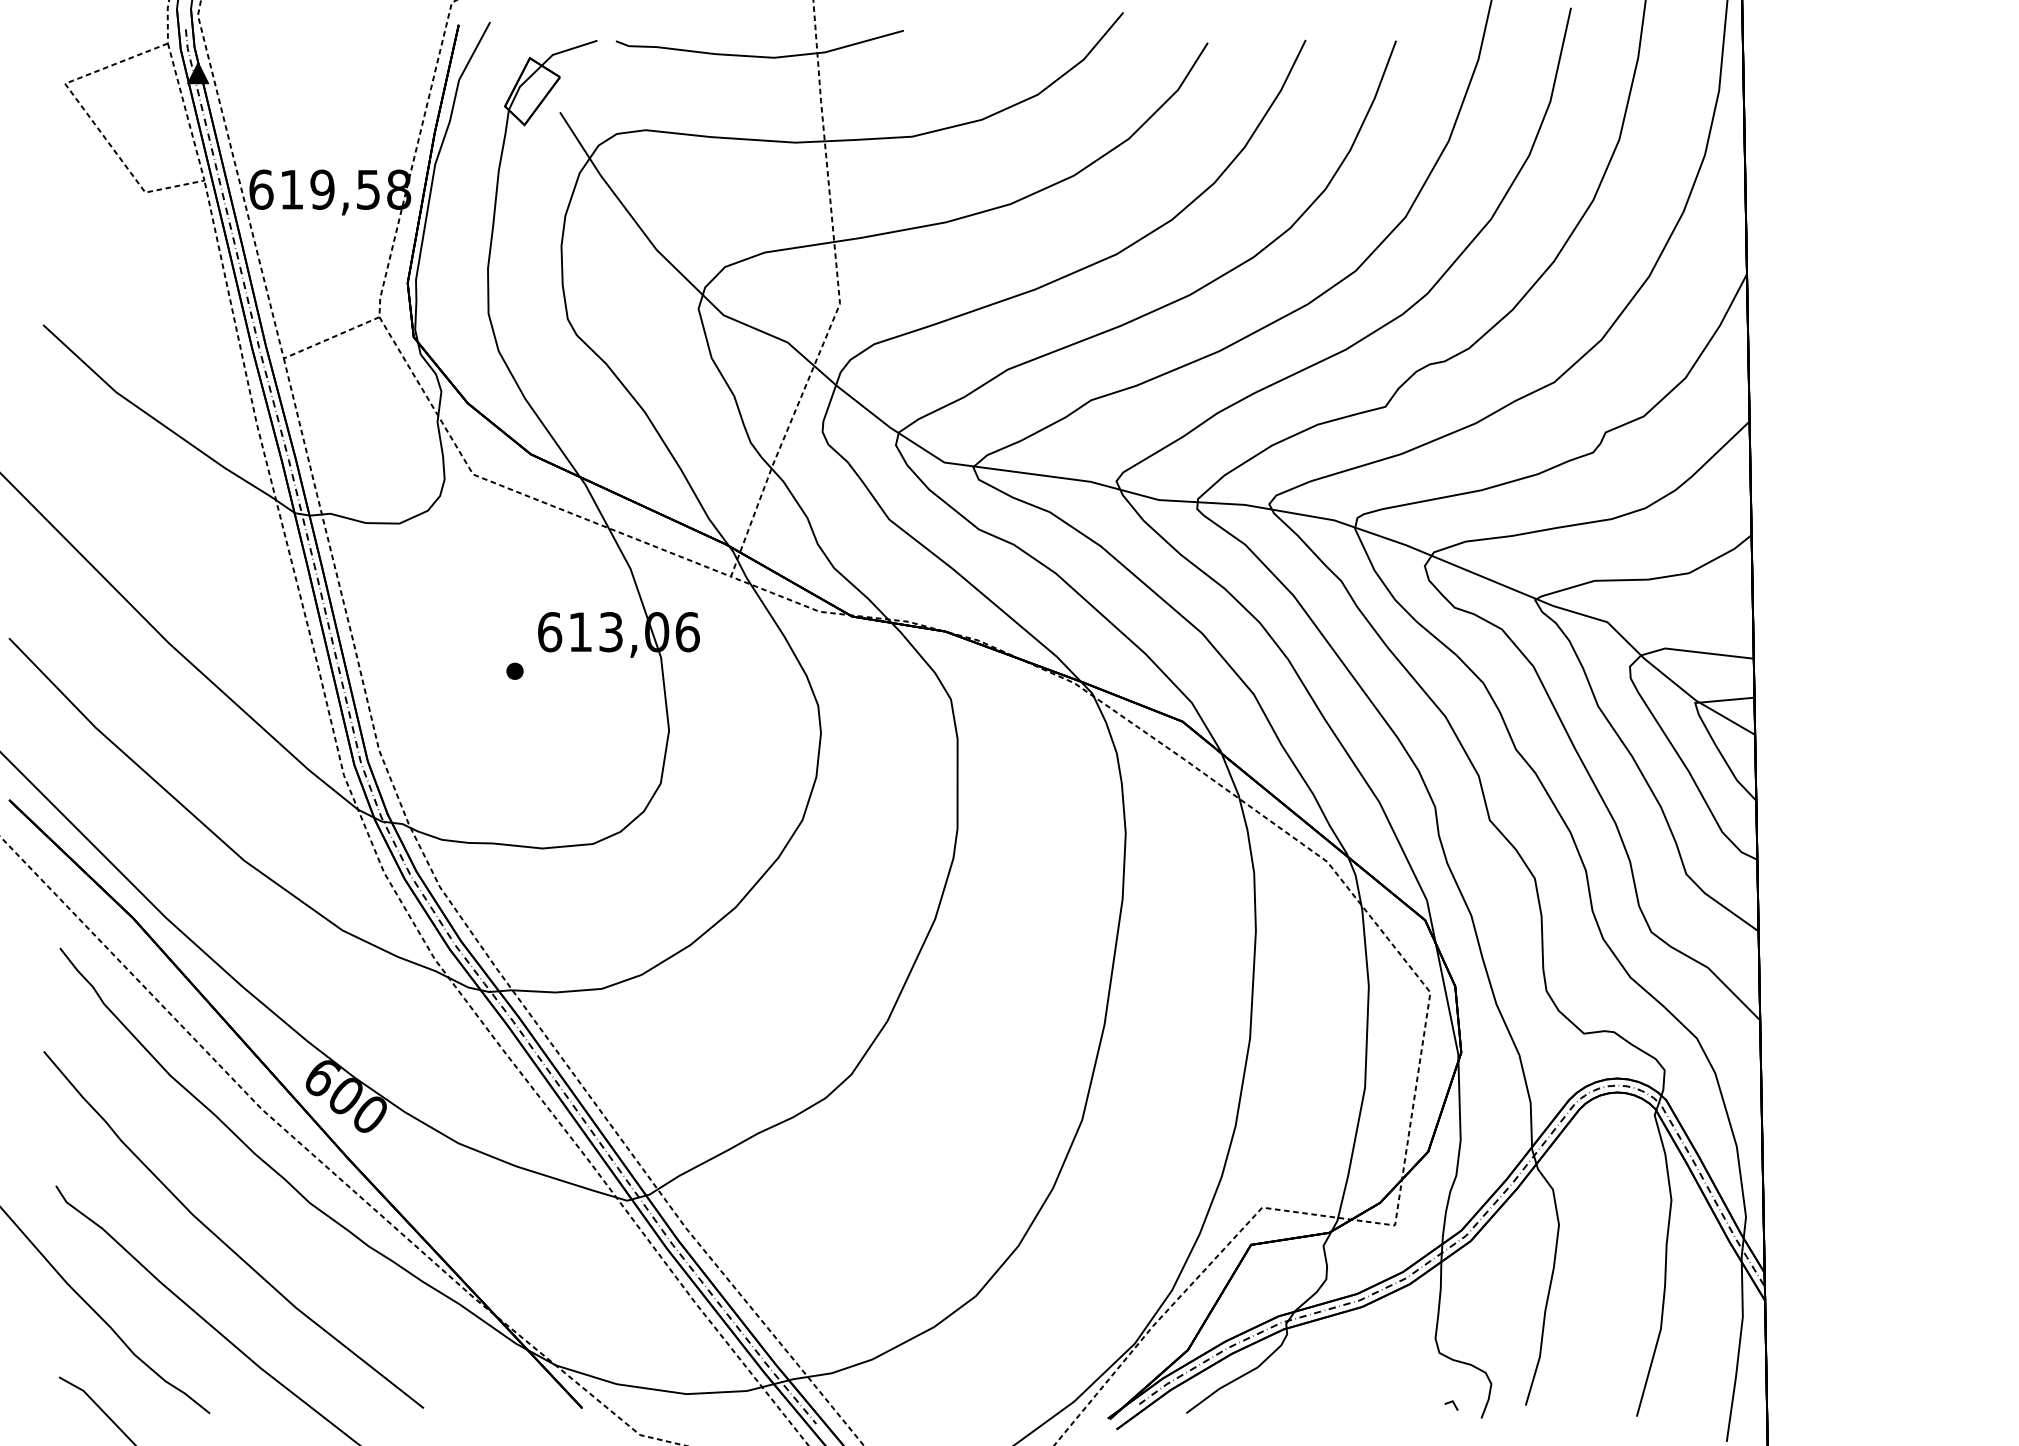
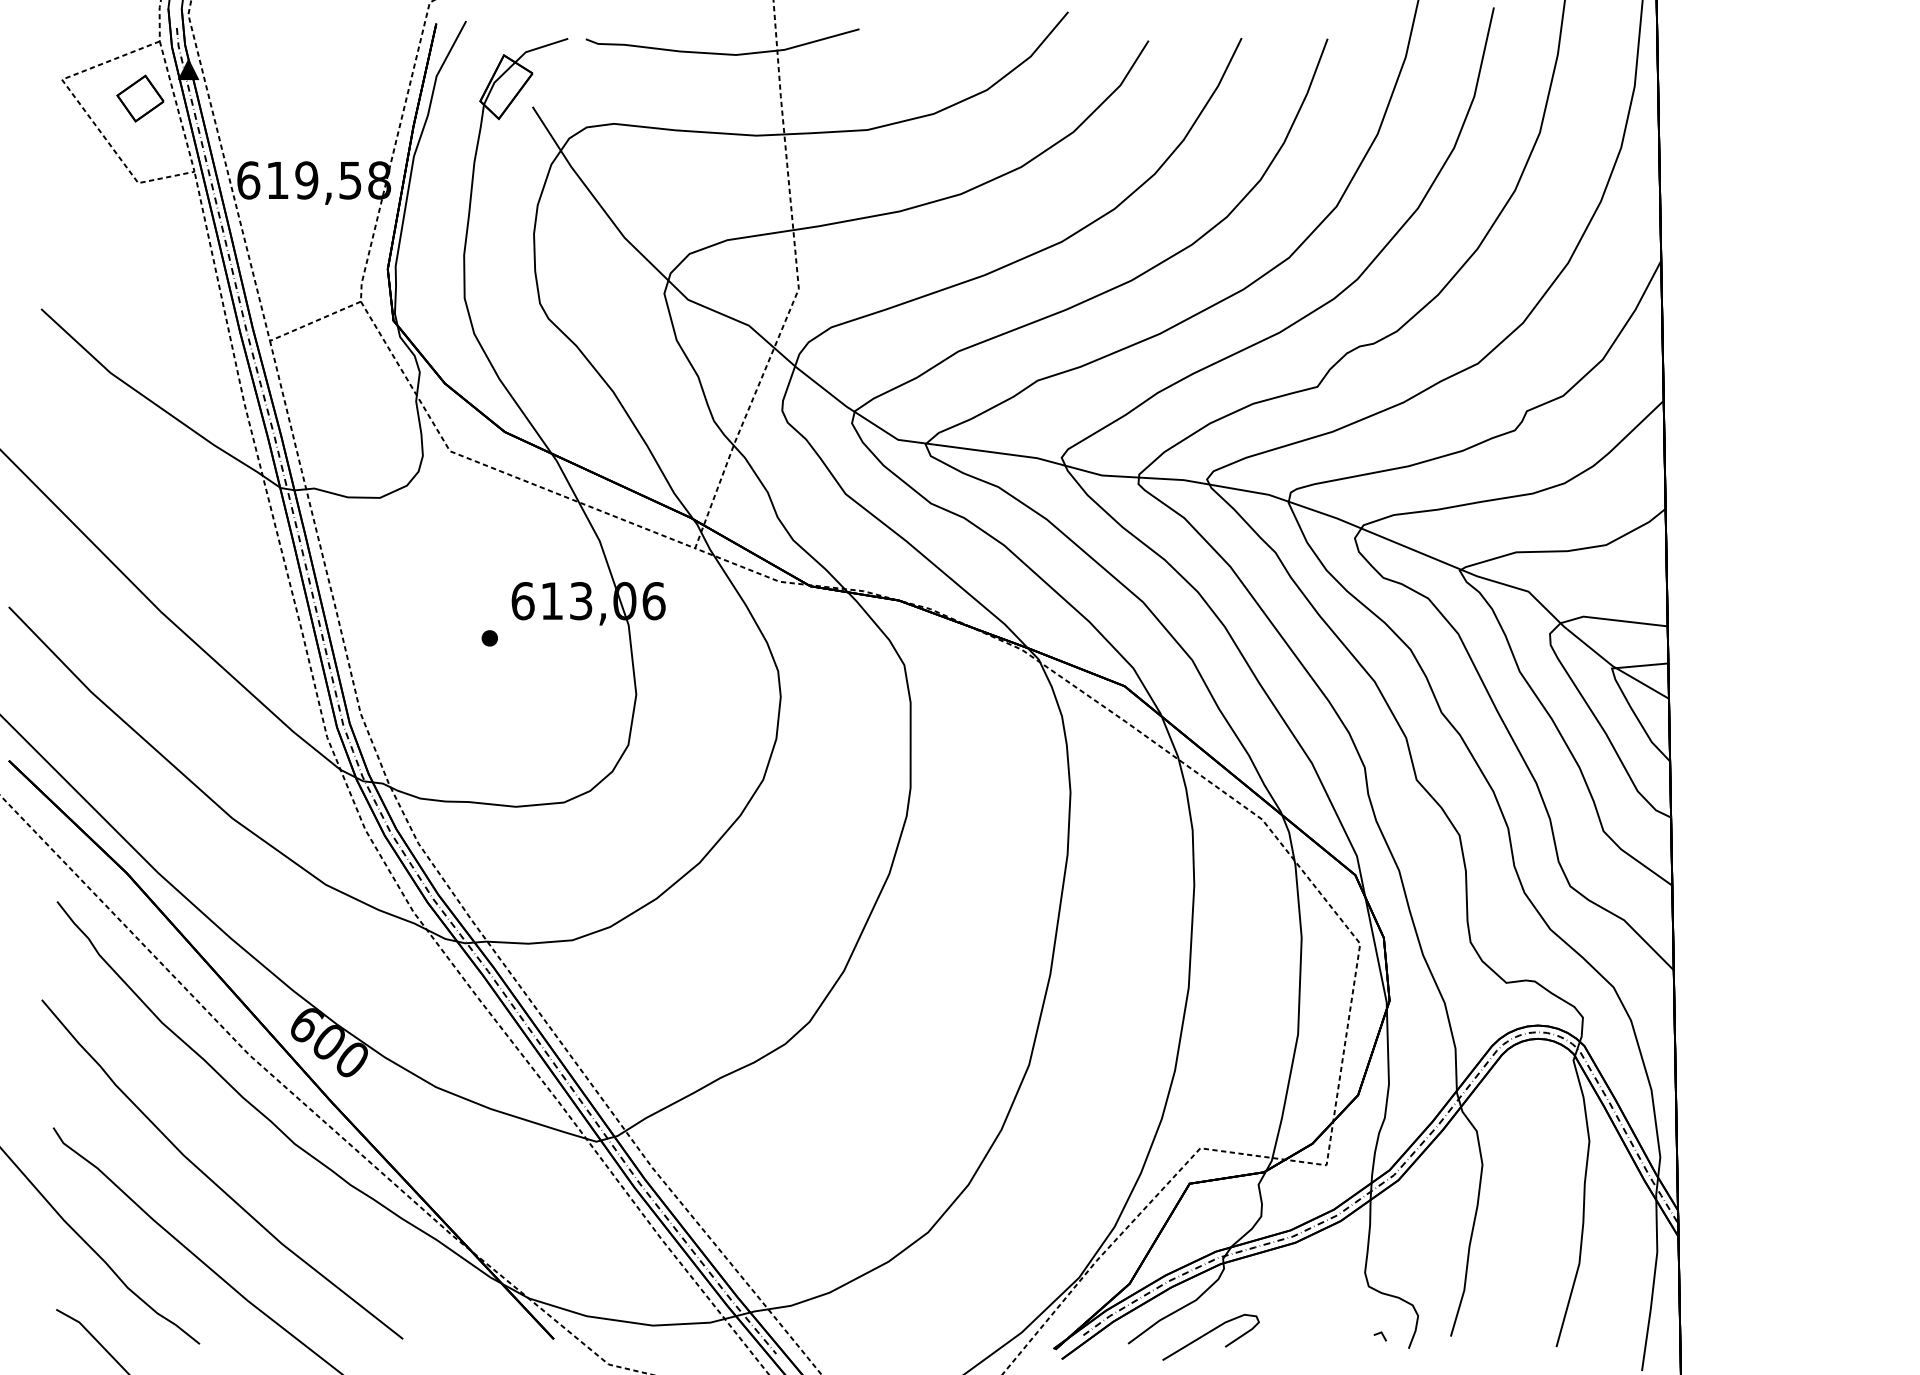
part: (147, 103) -> (140, 98), added
curve: (1271, 1402) -> (1209, 1333), added

